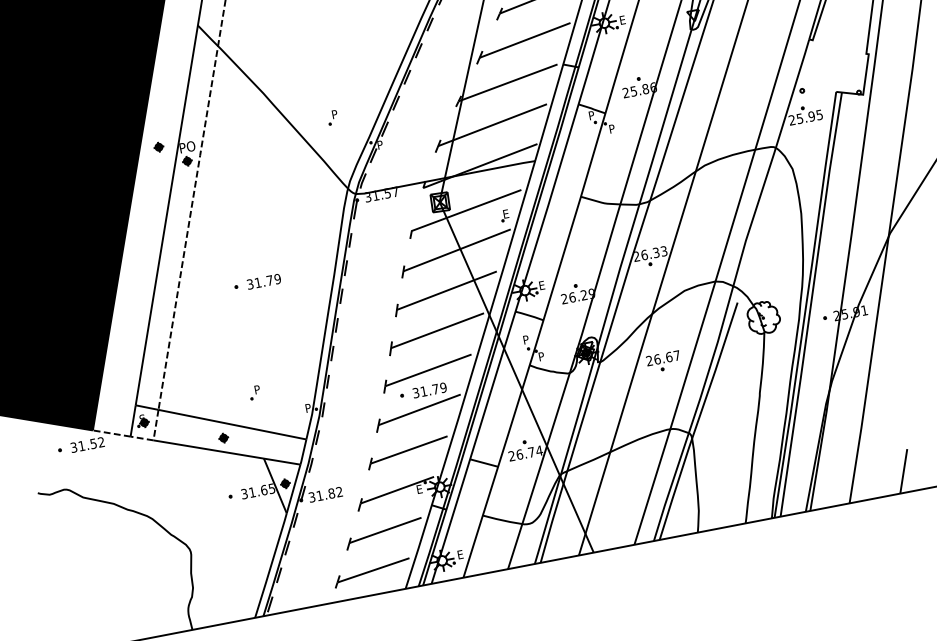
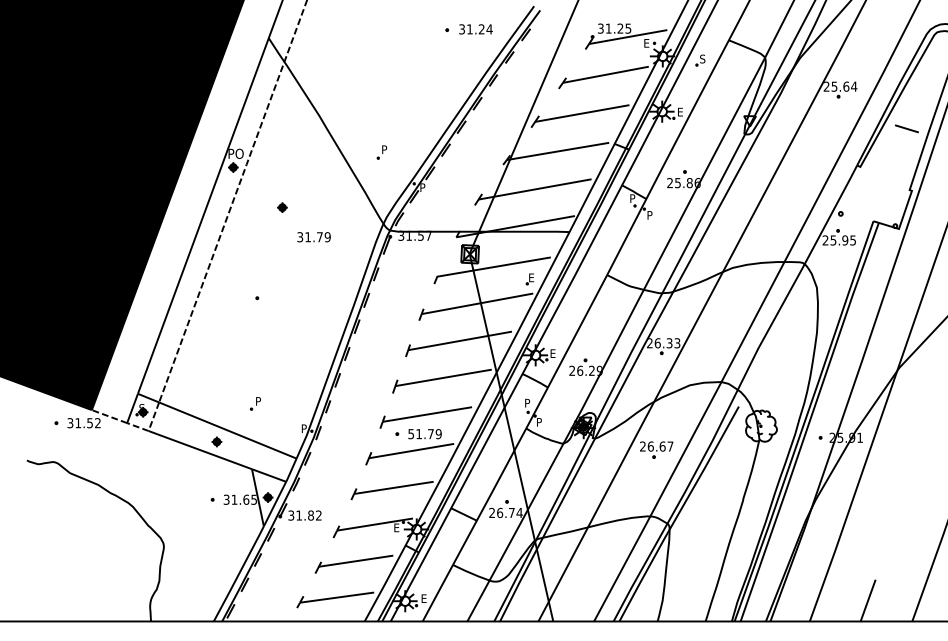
part: (158, 147) -> (282, 207), moved
text: (263, 282) -> (313, 237), moved
text: (416, 392) -> (411, 433), 31.79 -> 51.79

